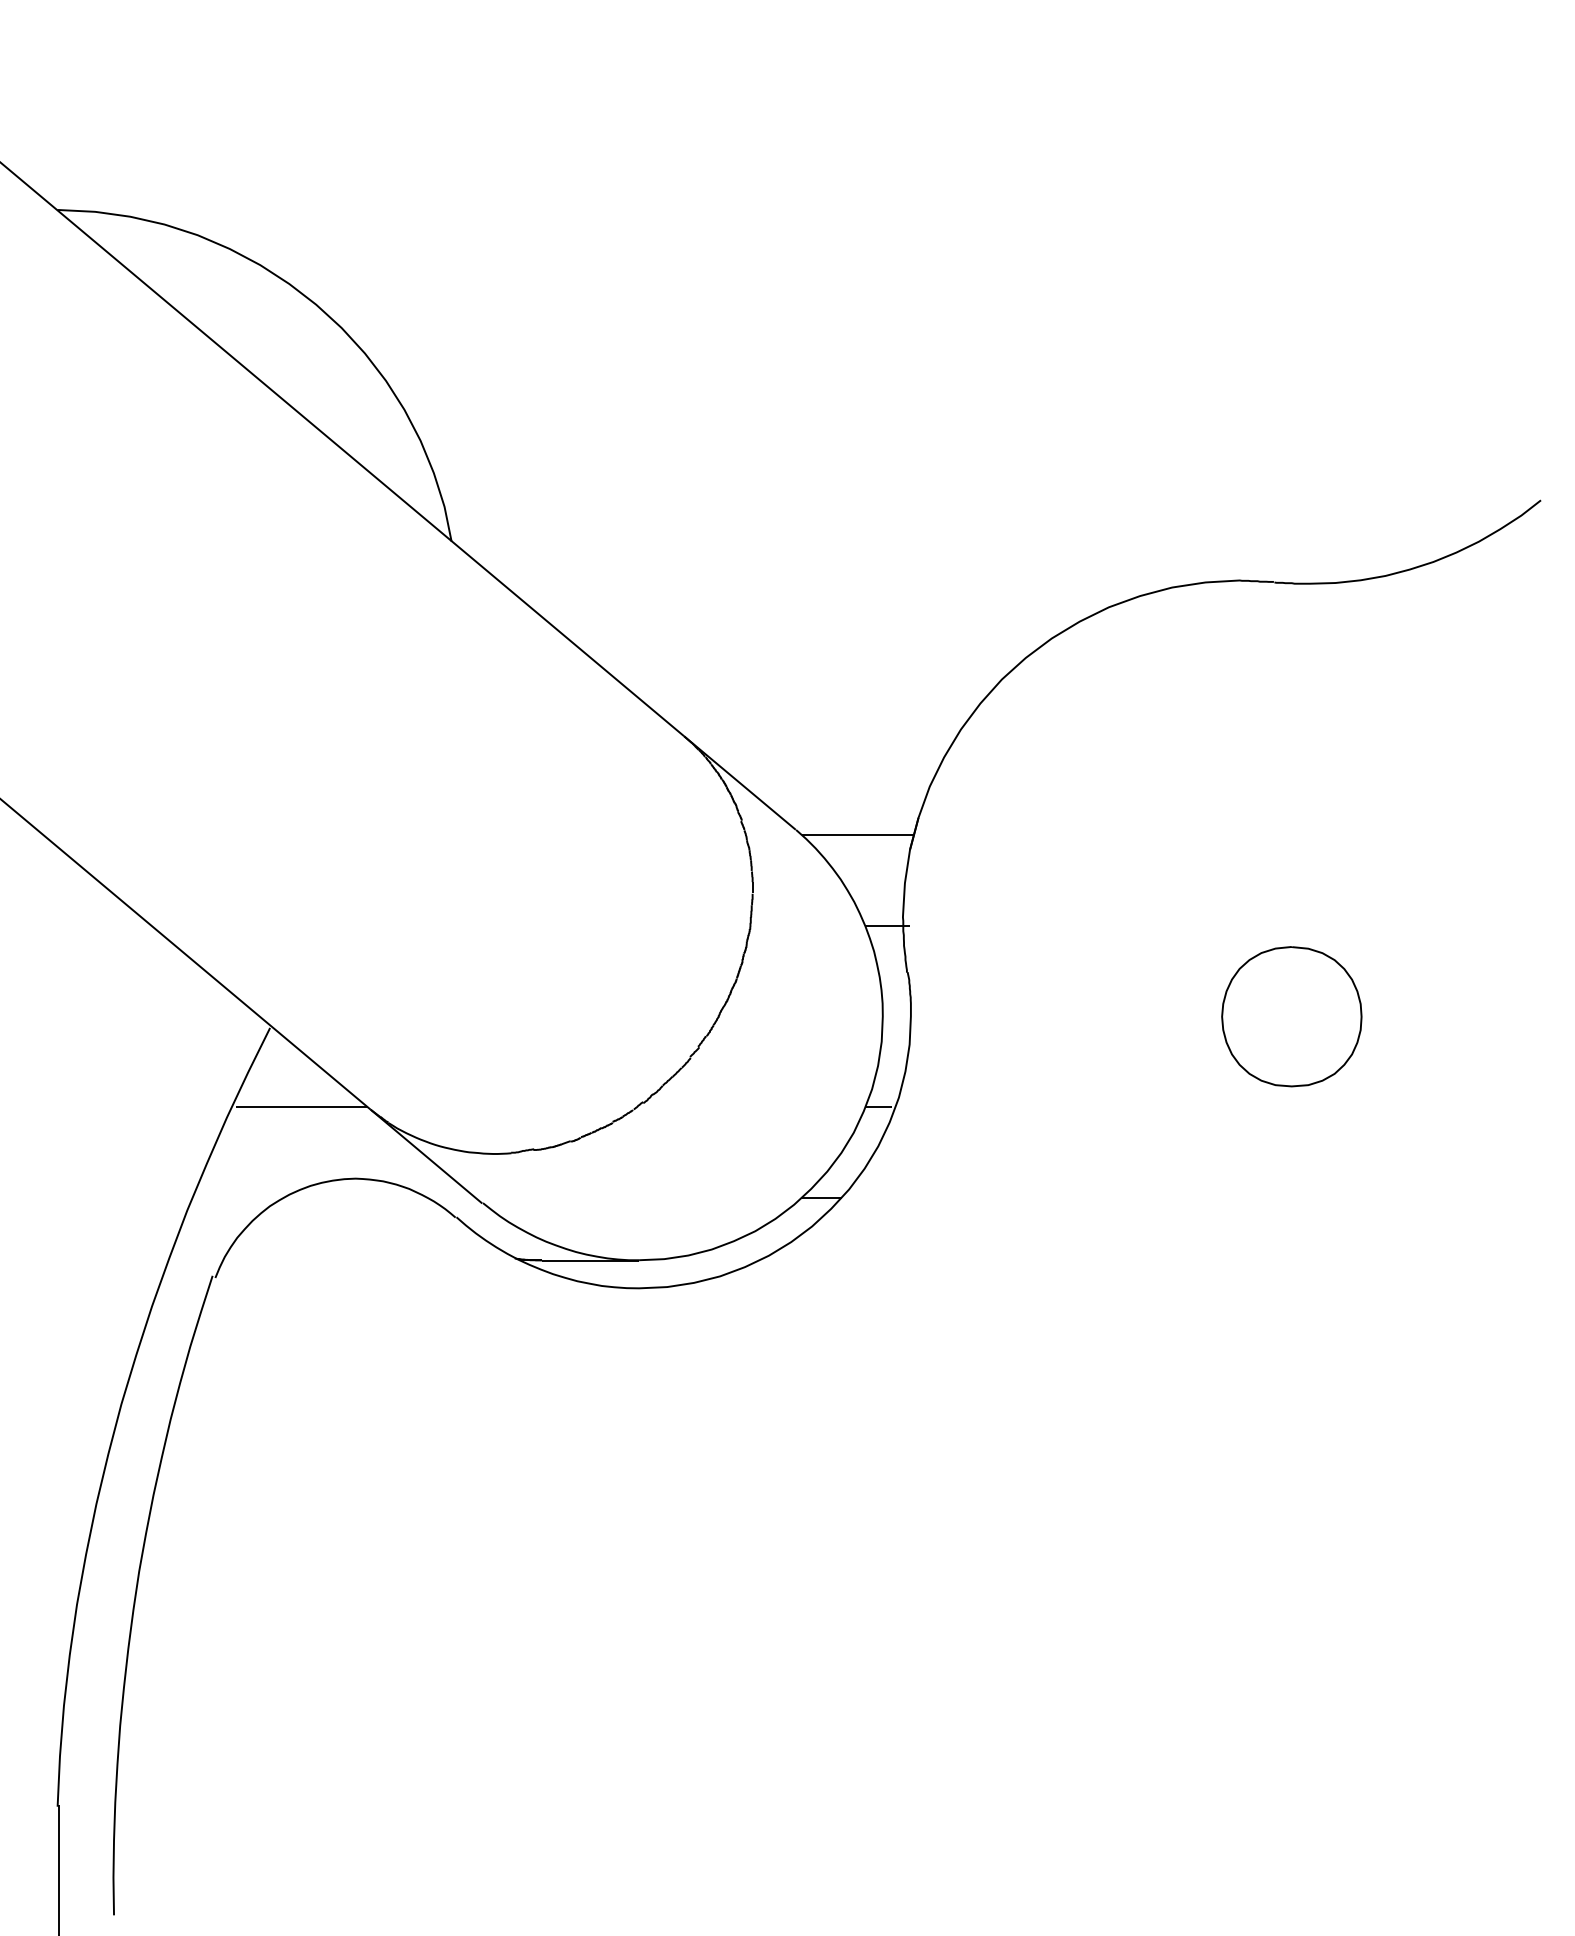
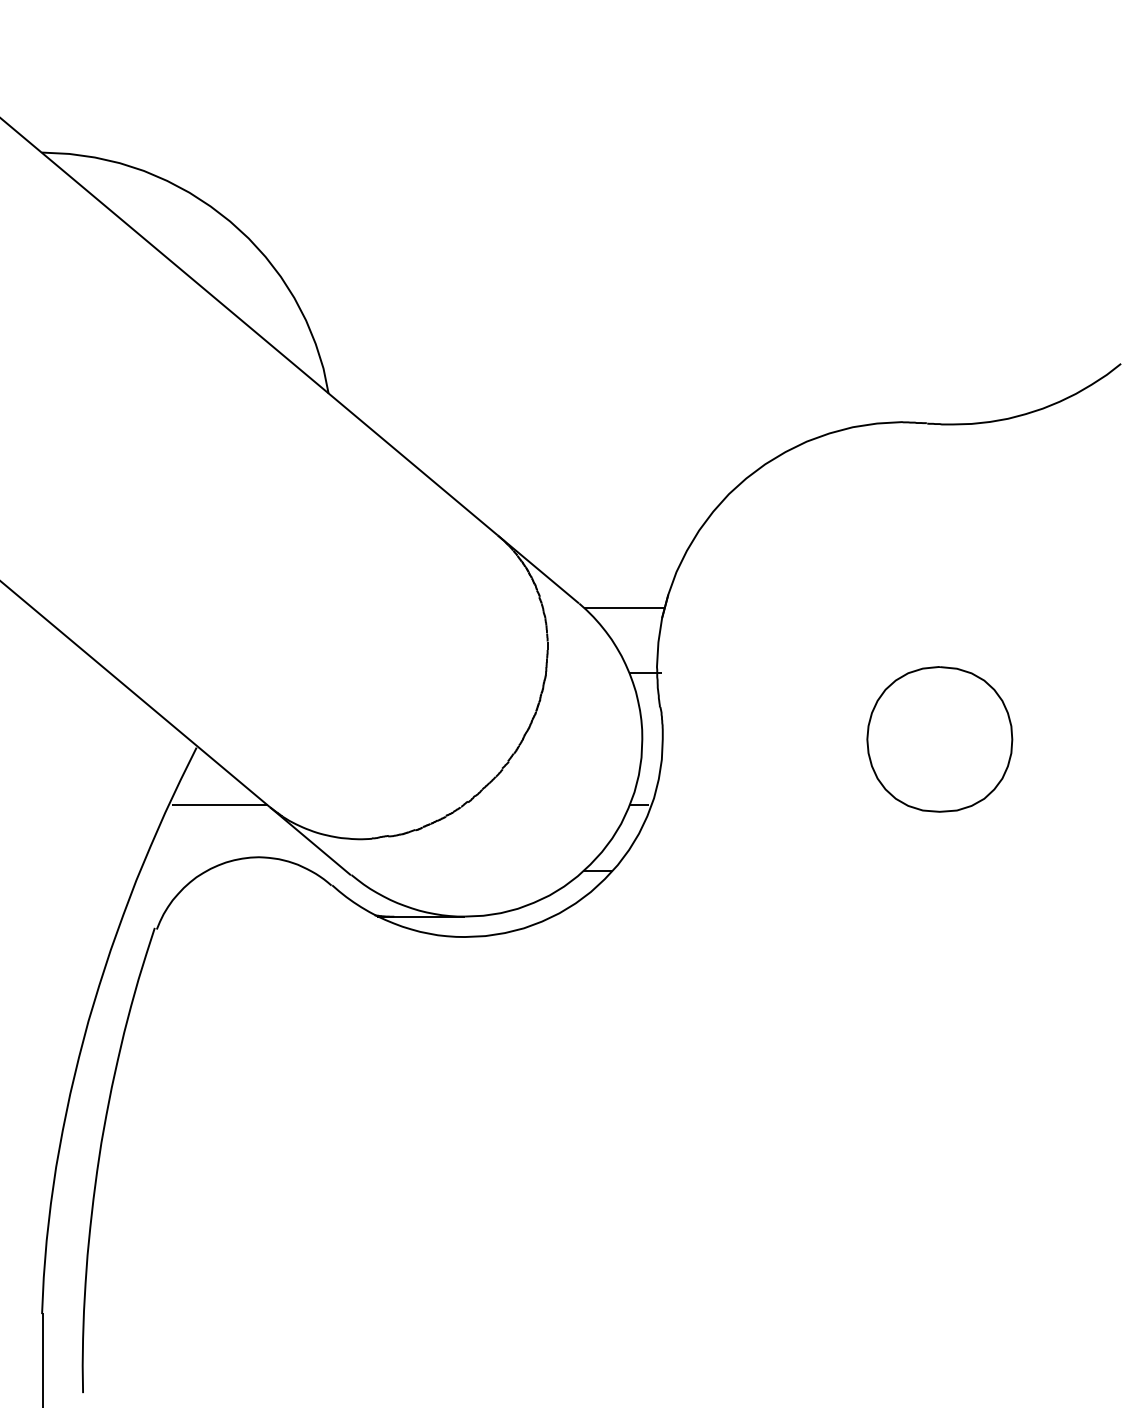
part: (1291, 1016) -> (939, 739), size x1.43

